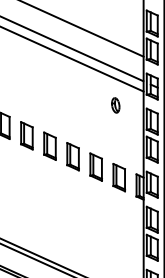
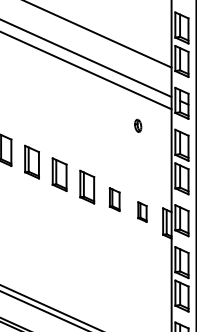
part: (115, 105) -> (137, 125), size x0.7
part: (95, 167) -> (114, 199), size x0.7
part: (119, 177) -> (142, 211), size x0.6

